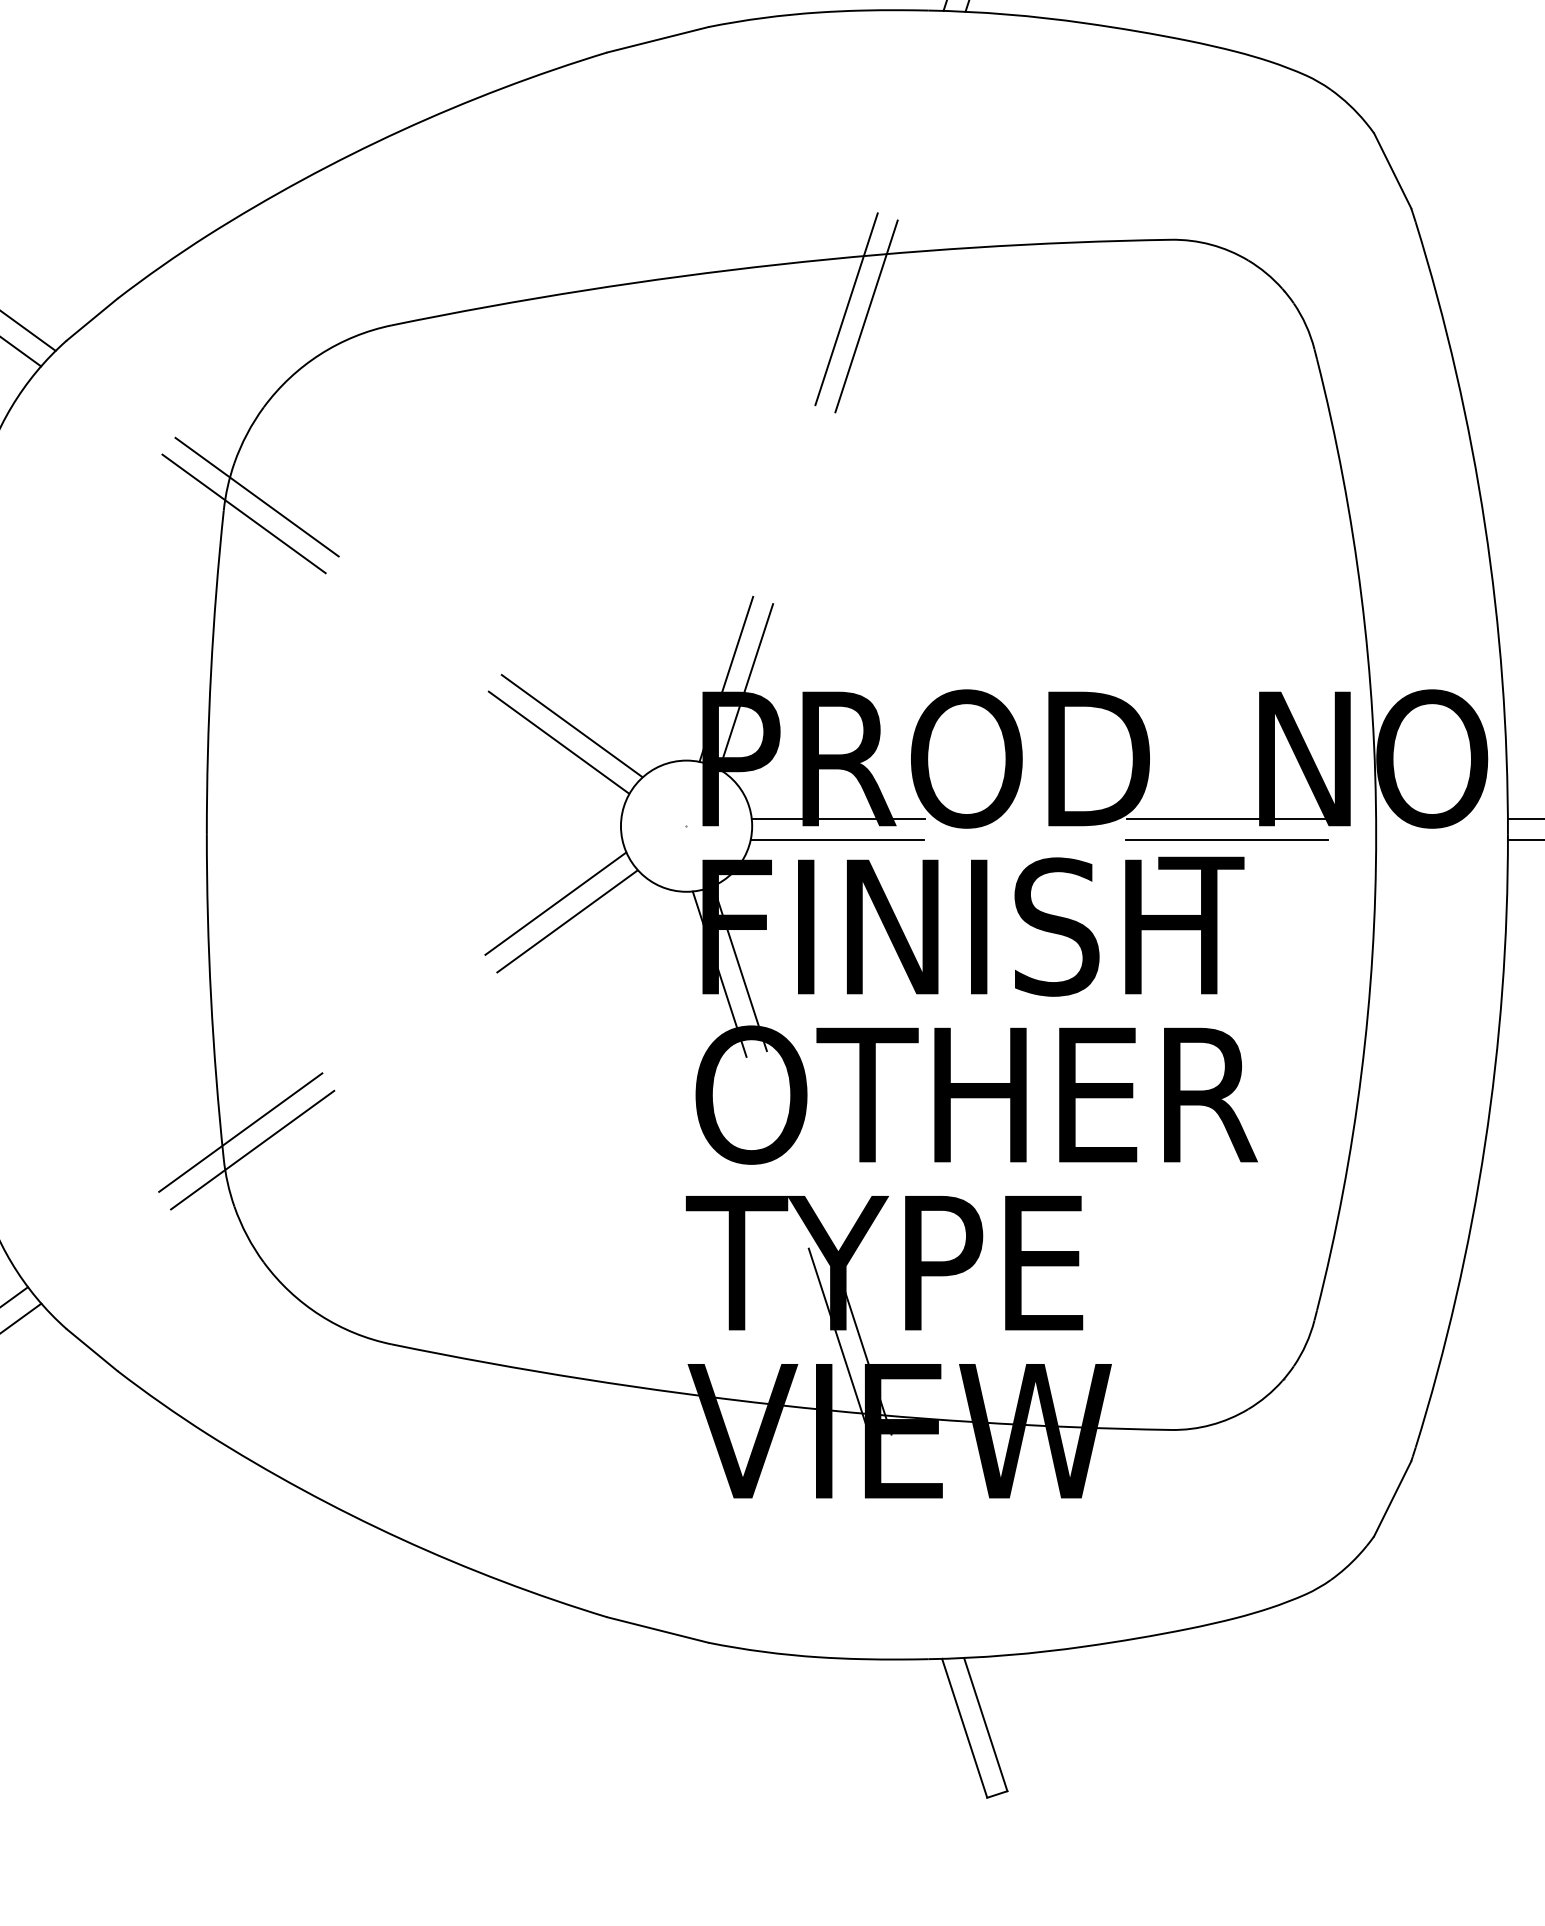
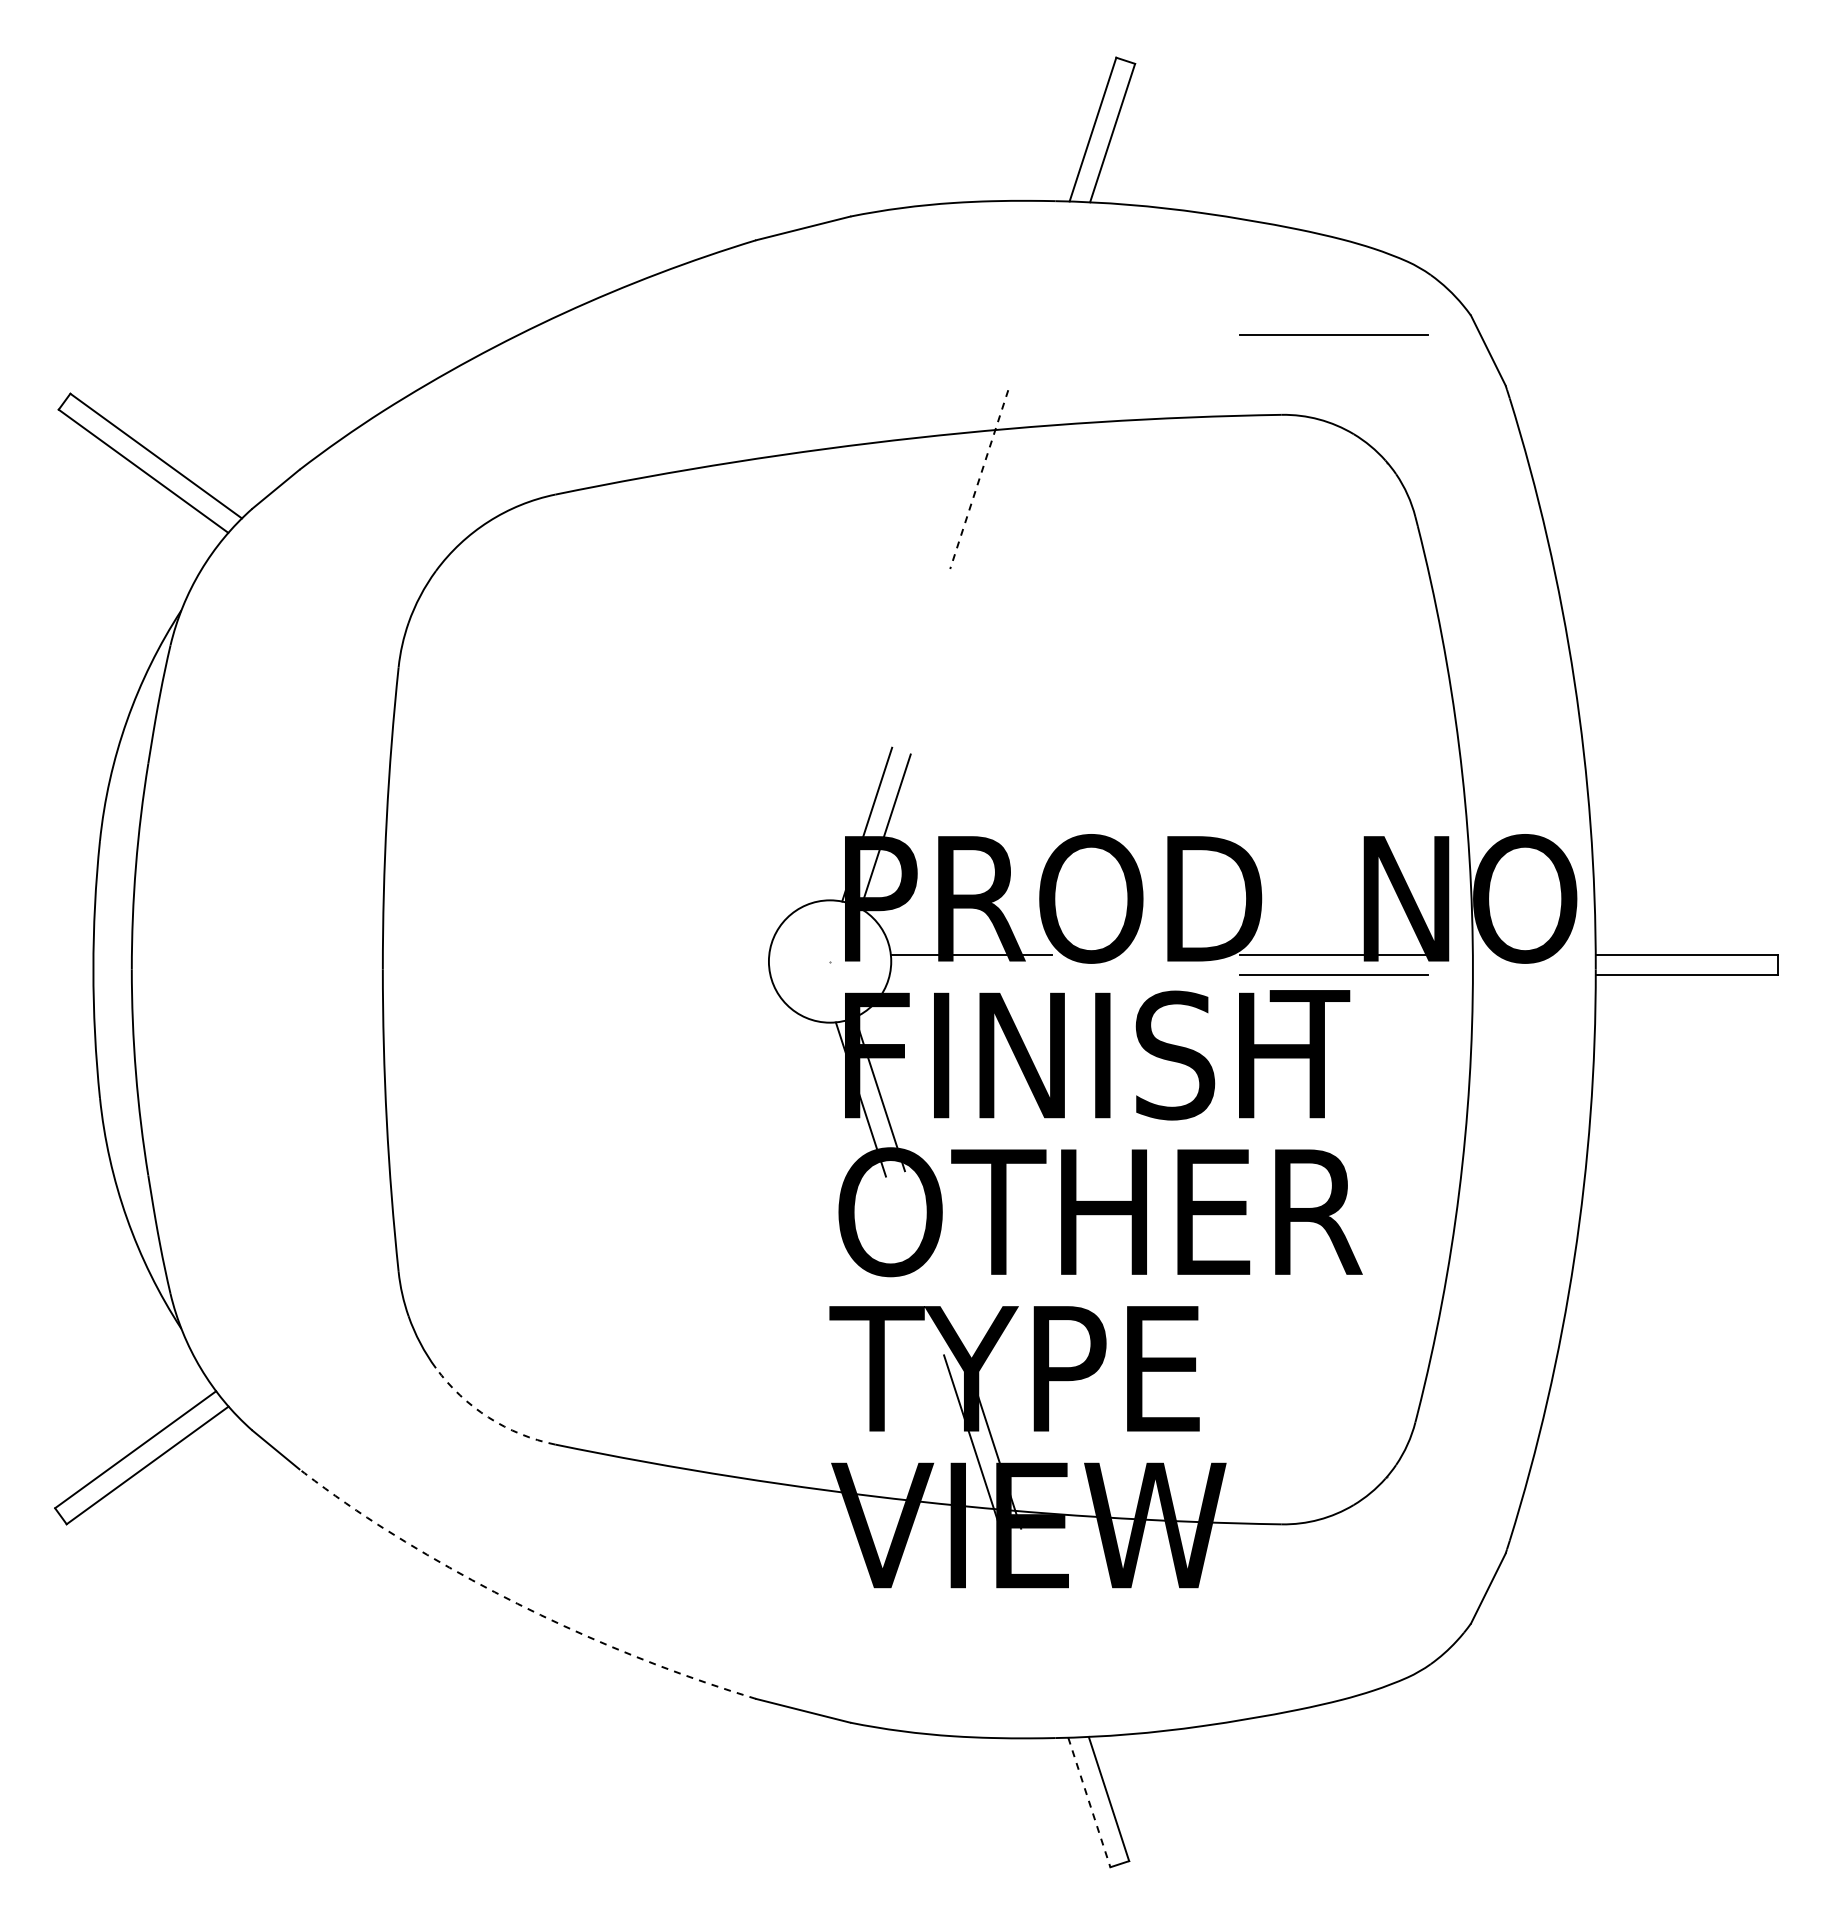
line: (1226, 153) -> (1333, 334), added
line: (846, 309) -> (979, 479), solid -> dashed
line: (866, 315) -> (997, 485), removed
line: (256, 496) -> (429, 654), removed
line: (244, 514) -> (417, 670), removed
line: (571, 725) -> (722, 867), removed
line: (558, 742) -> (710, 883), removed
line: (837, 840) -> (970, 974), removed
line: (555, 903) -> (707, 1033), removed
line: (566, 920) -> (718, 1049), removed
line: (240, 1131) -> (414, 1246), removed
line: (252, 1150) -> (425, 1263), removed
line: (320, 1315) -> (488, 1417), solid -> dashed
line: (351, 1514) -> (517, 1603), solid -> dashed
line: (964, 1728) -> (1089, 1802), solid -> dashed

